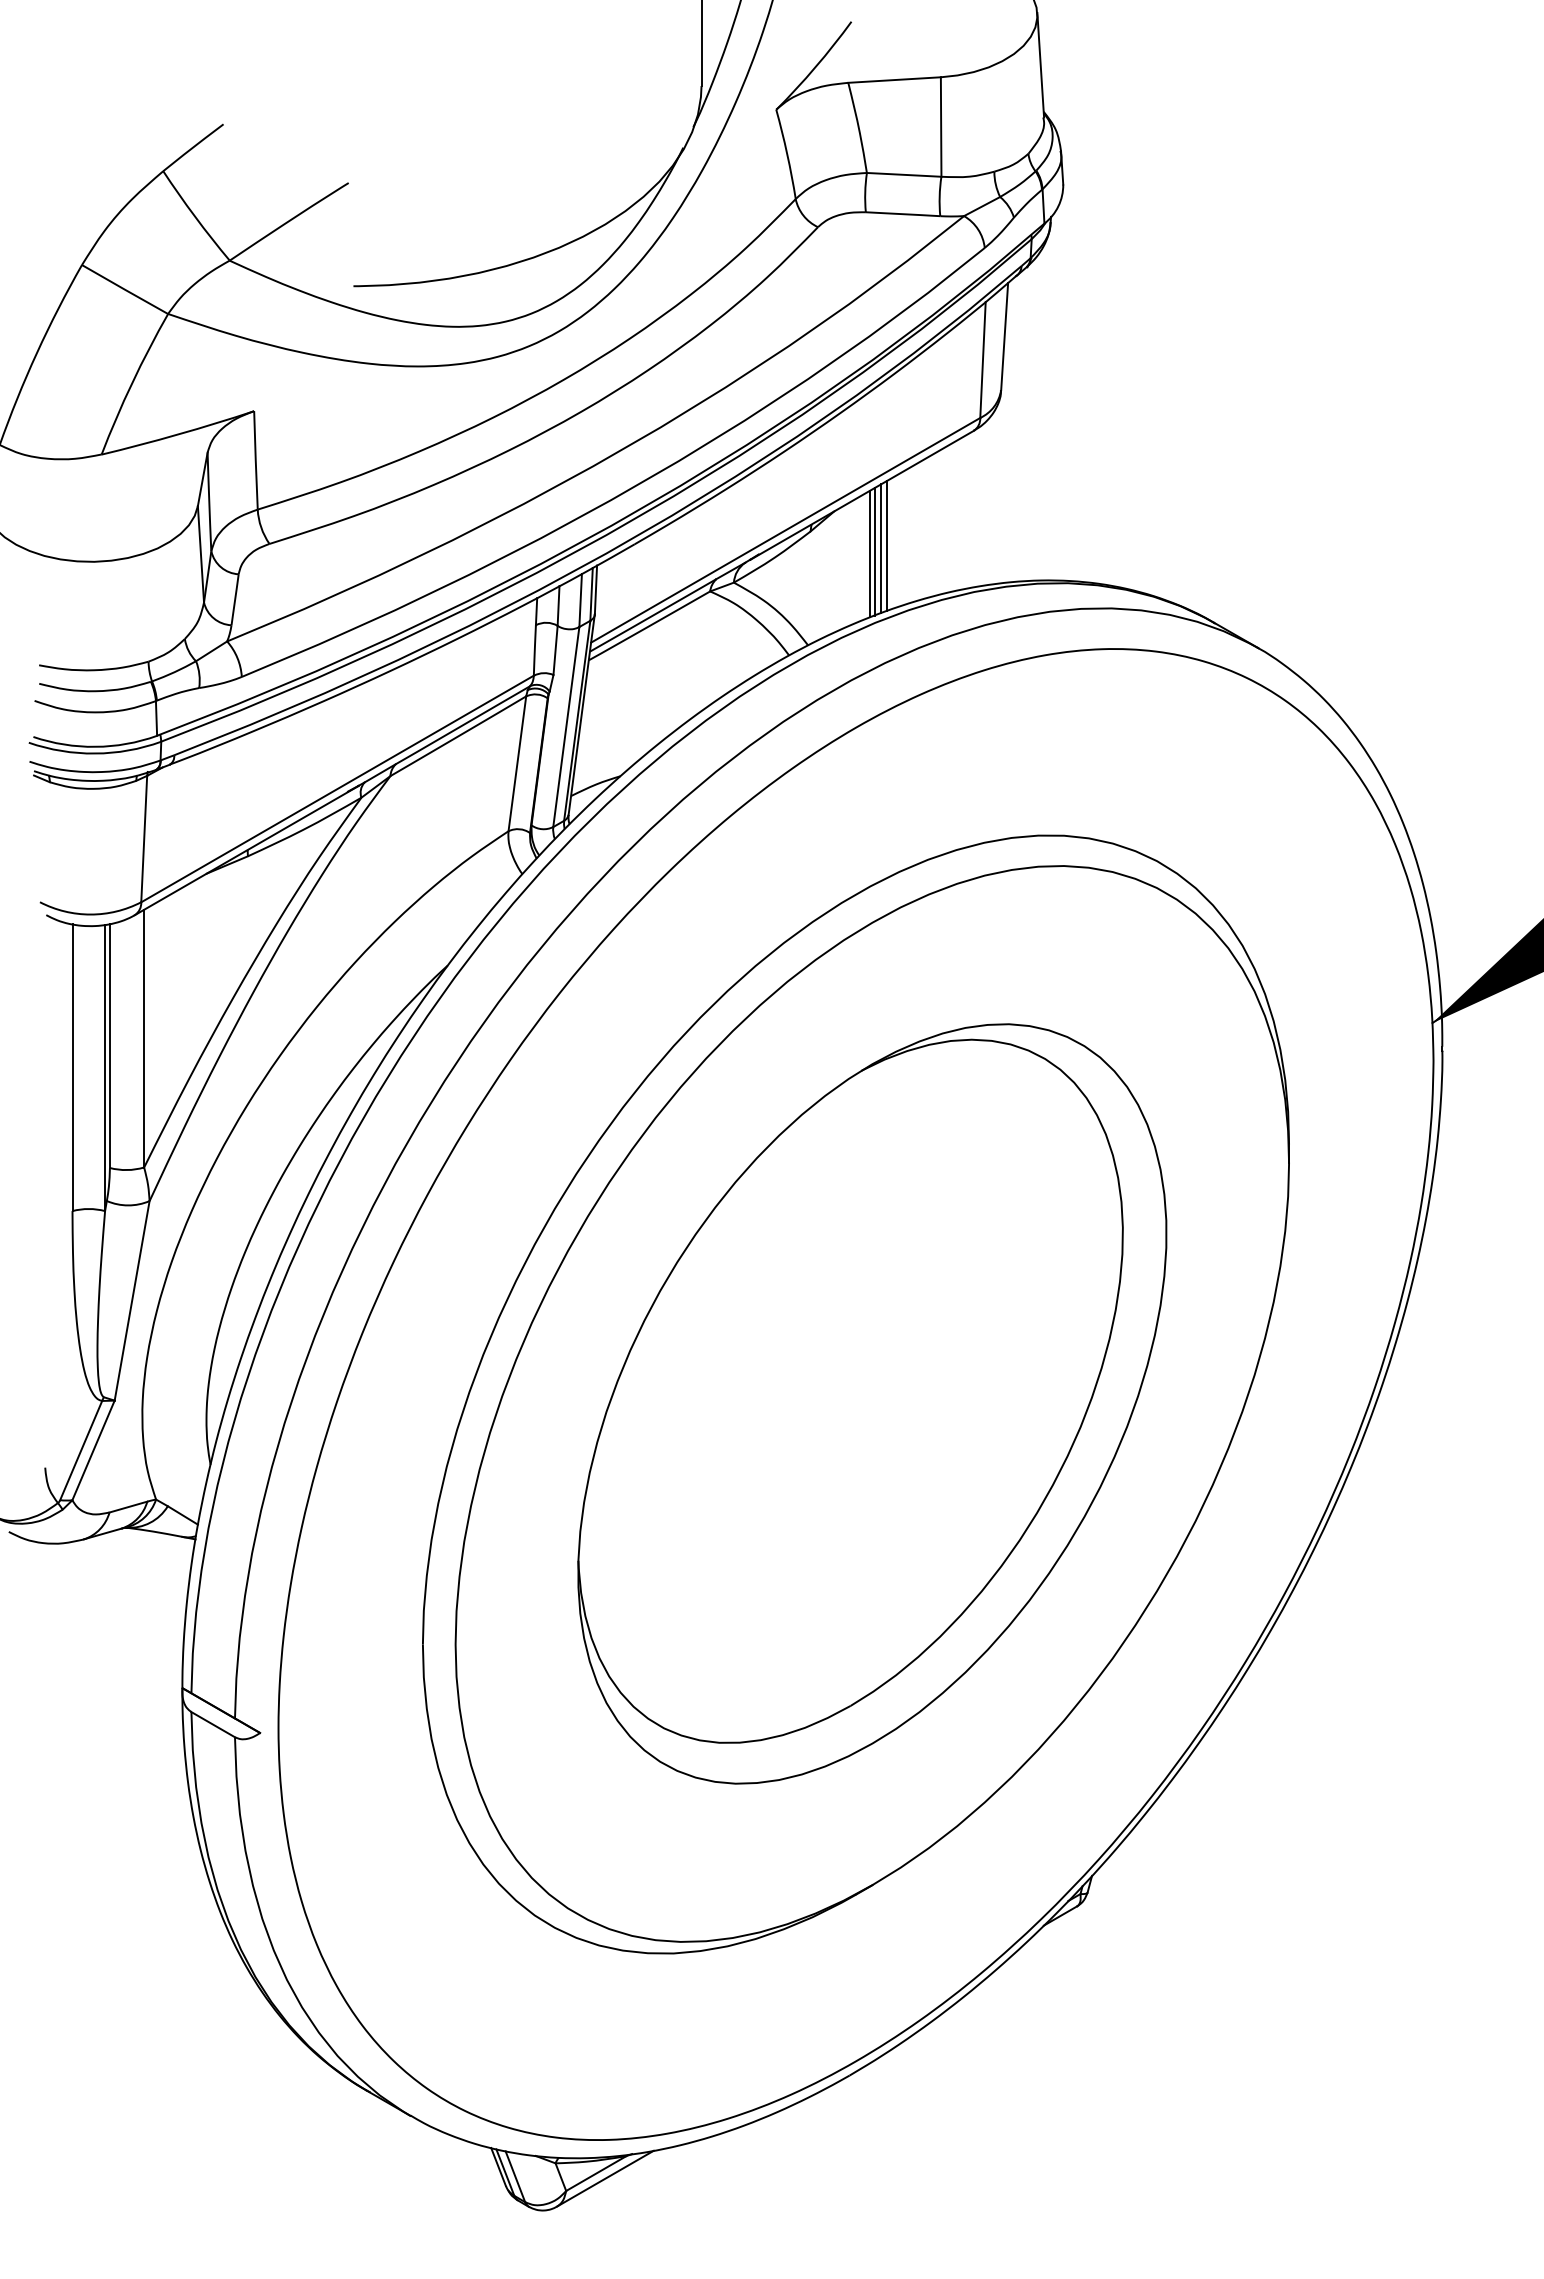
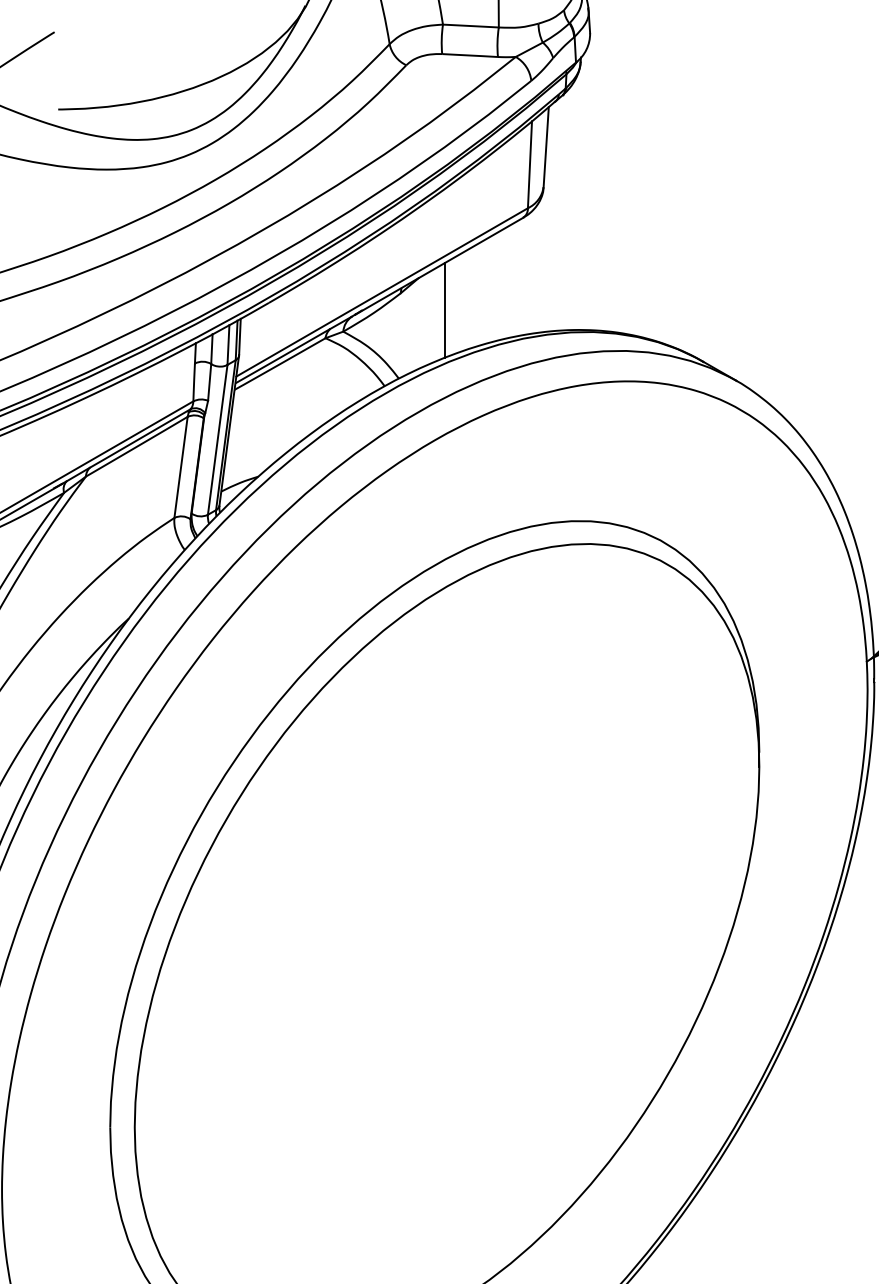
line: (887, 545) -> (458, 303), removed
line: (881, 548) -> (453, 306), removed
line: (874, 551) -> (448, 308), removed
part: (872, 1403) -> (447, 946), removed

